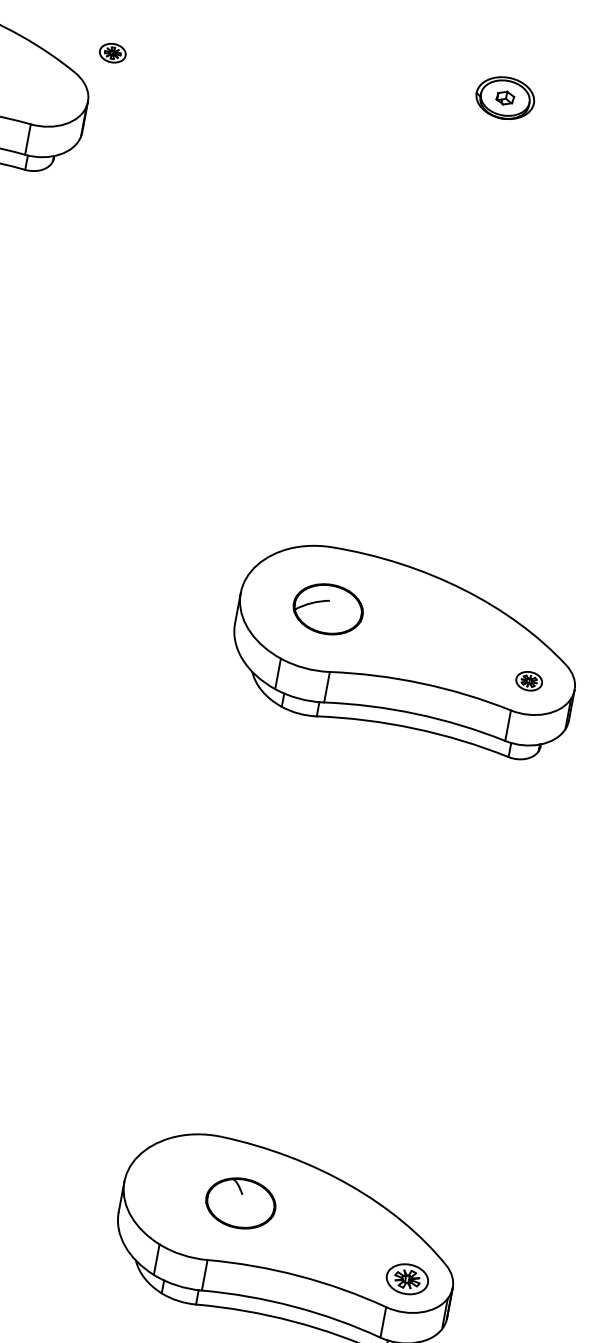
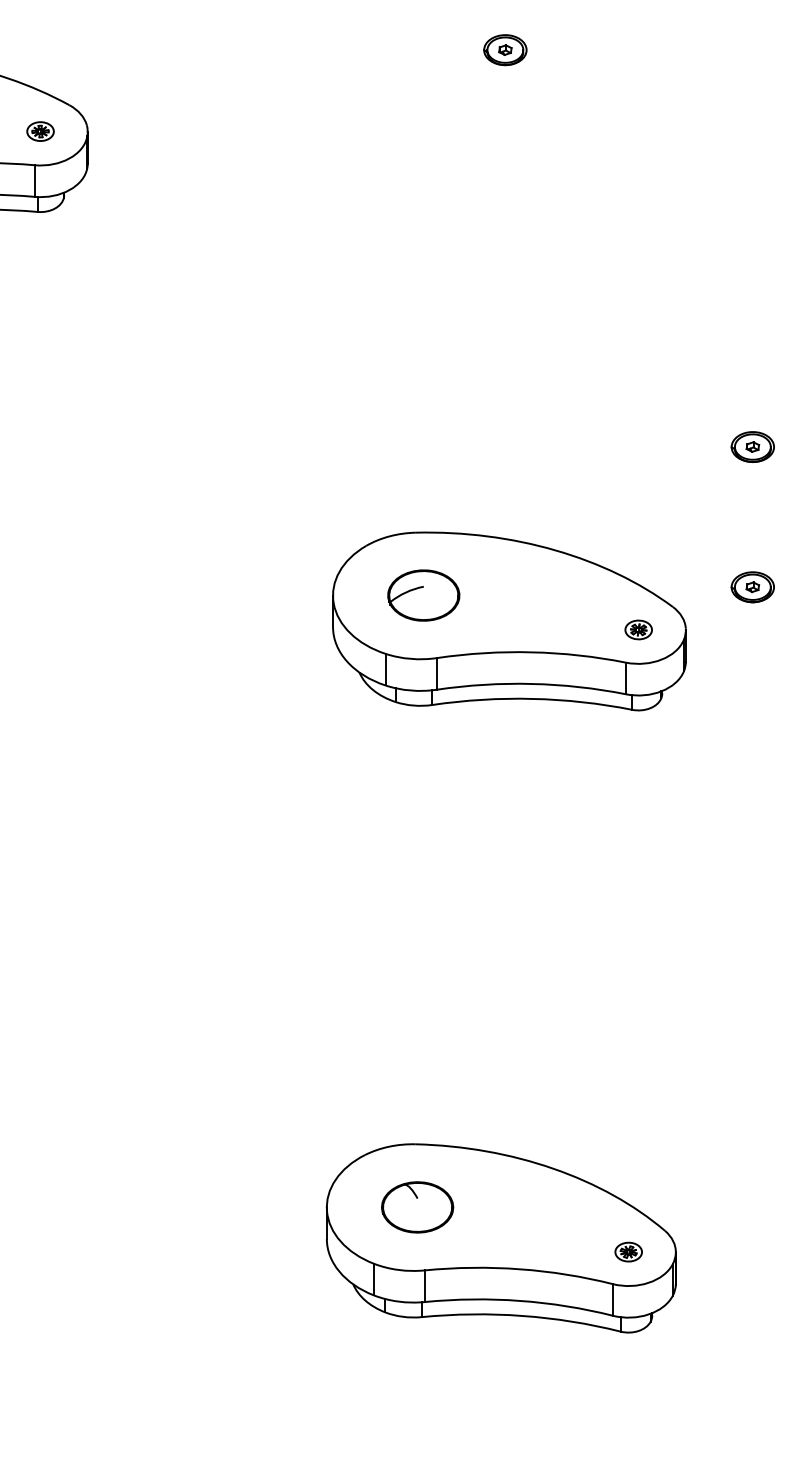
part: (112, 53) -> (40, 131), moved
part: (505, 98) -> (505, 50), size x0.71
part: (240, 1203) -> (417, 1207), moved
part: (407, 1278) -> (628, 1251), size x0.62

